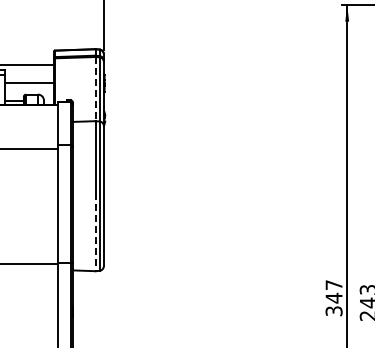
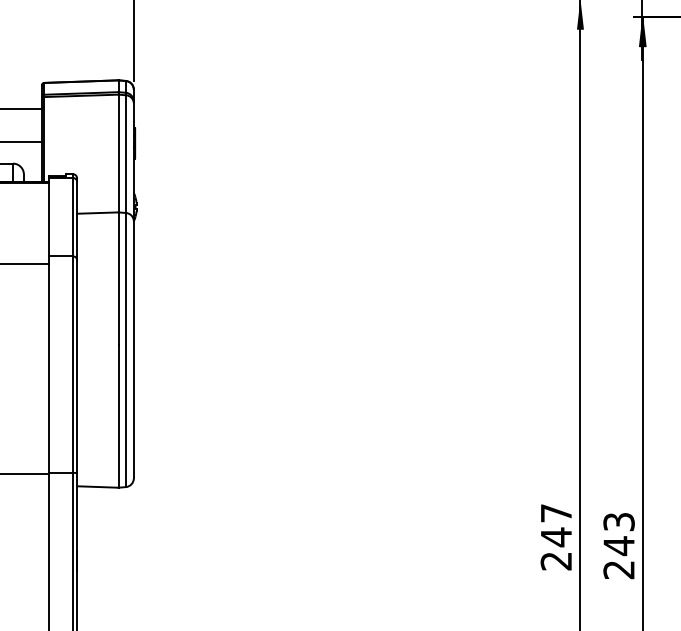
line: (95, 89) -> (118, 154), dashed -> solid
line: (95, 232) -> (118, 416), dashed -> solid
text: (334, 311) -> (557, 561), 347 -> 247

